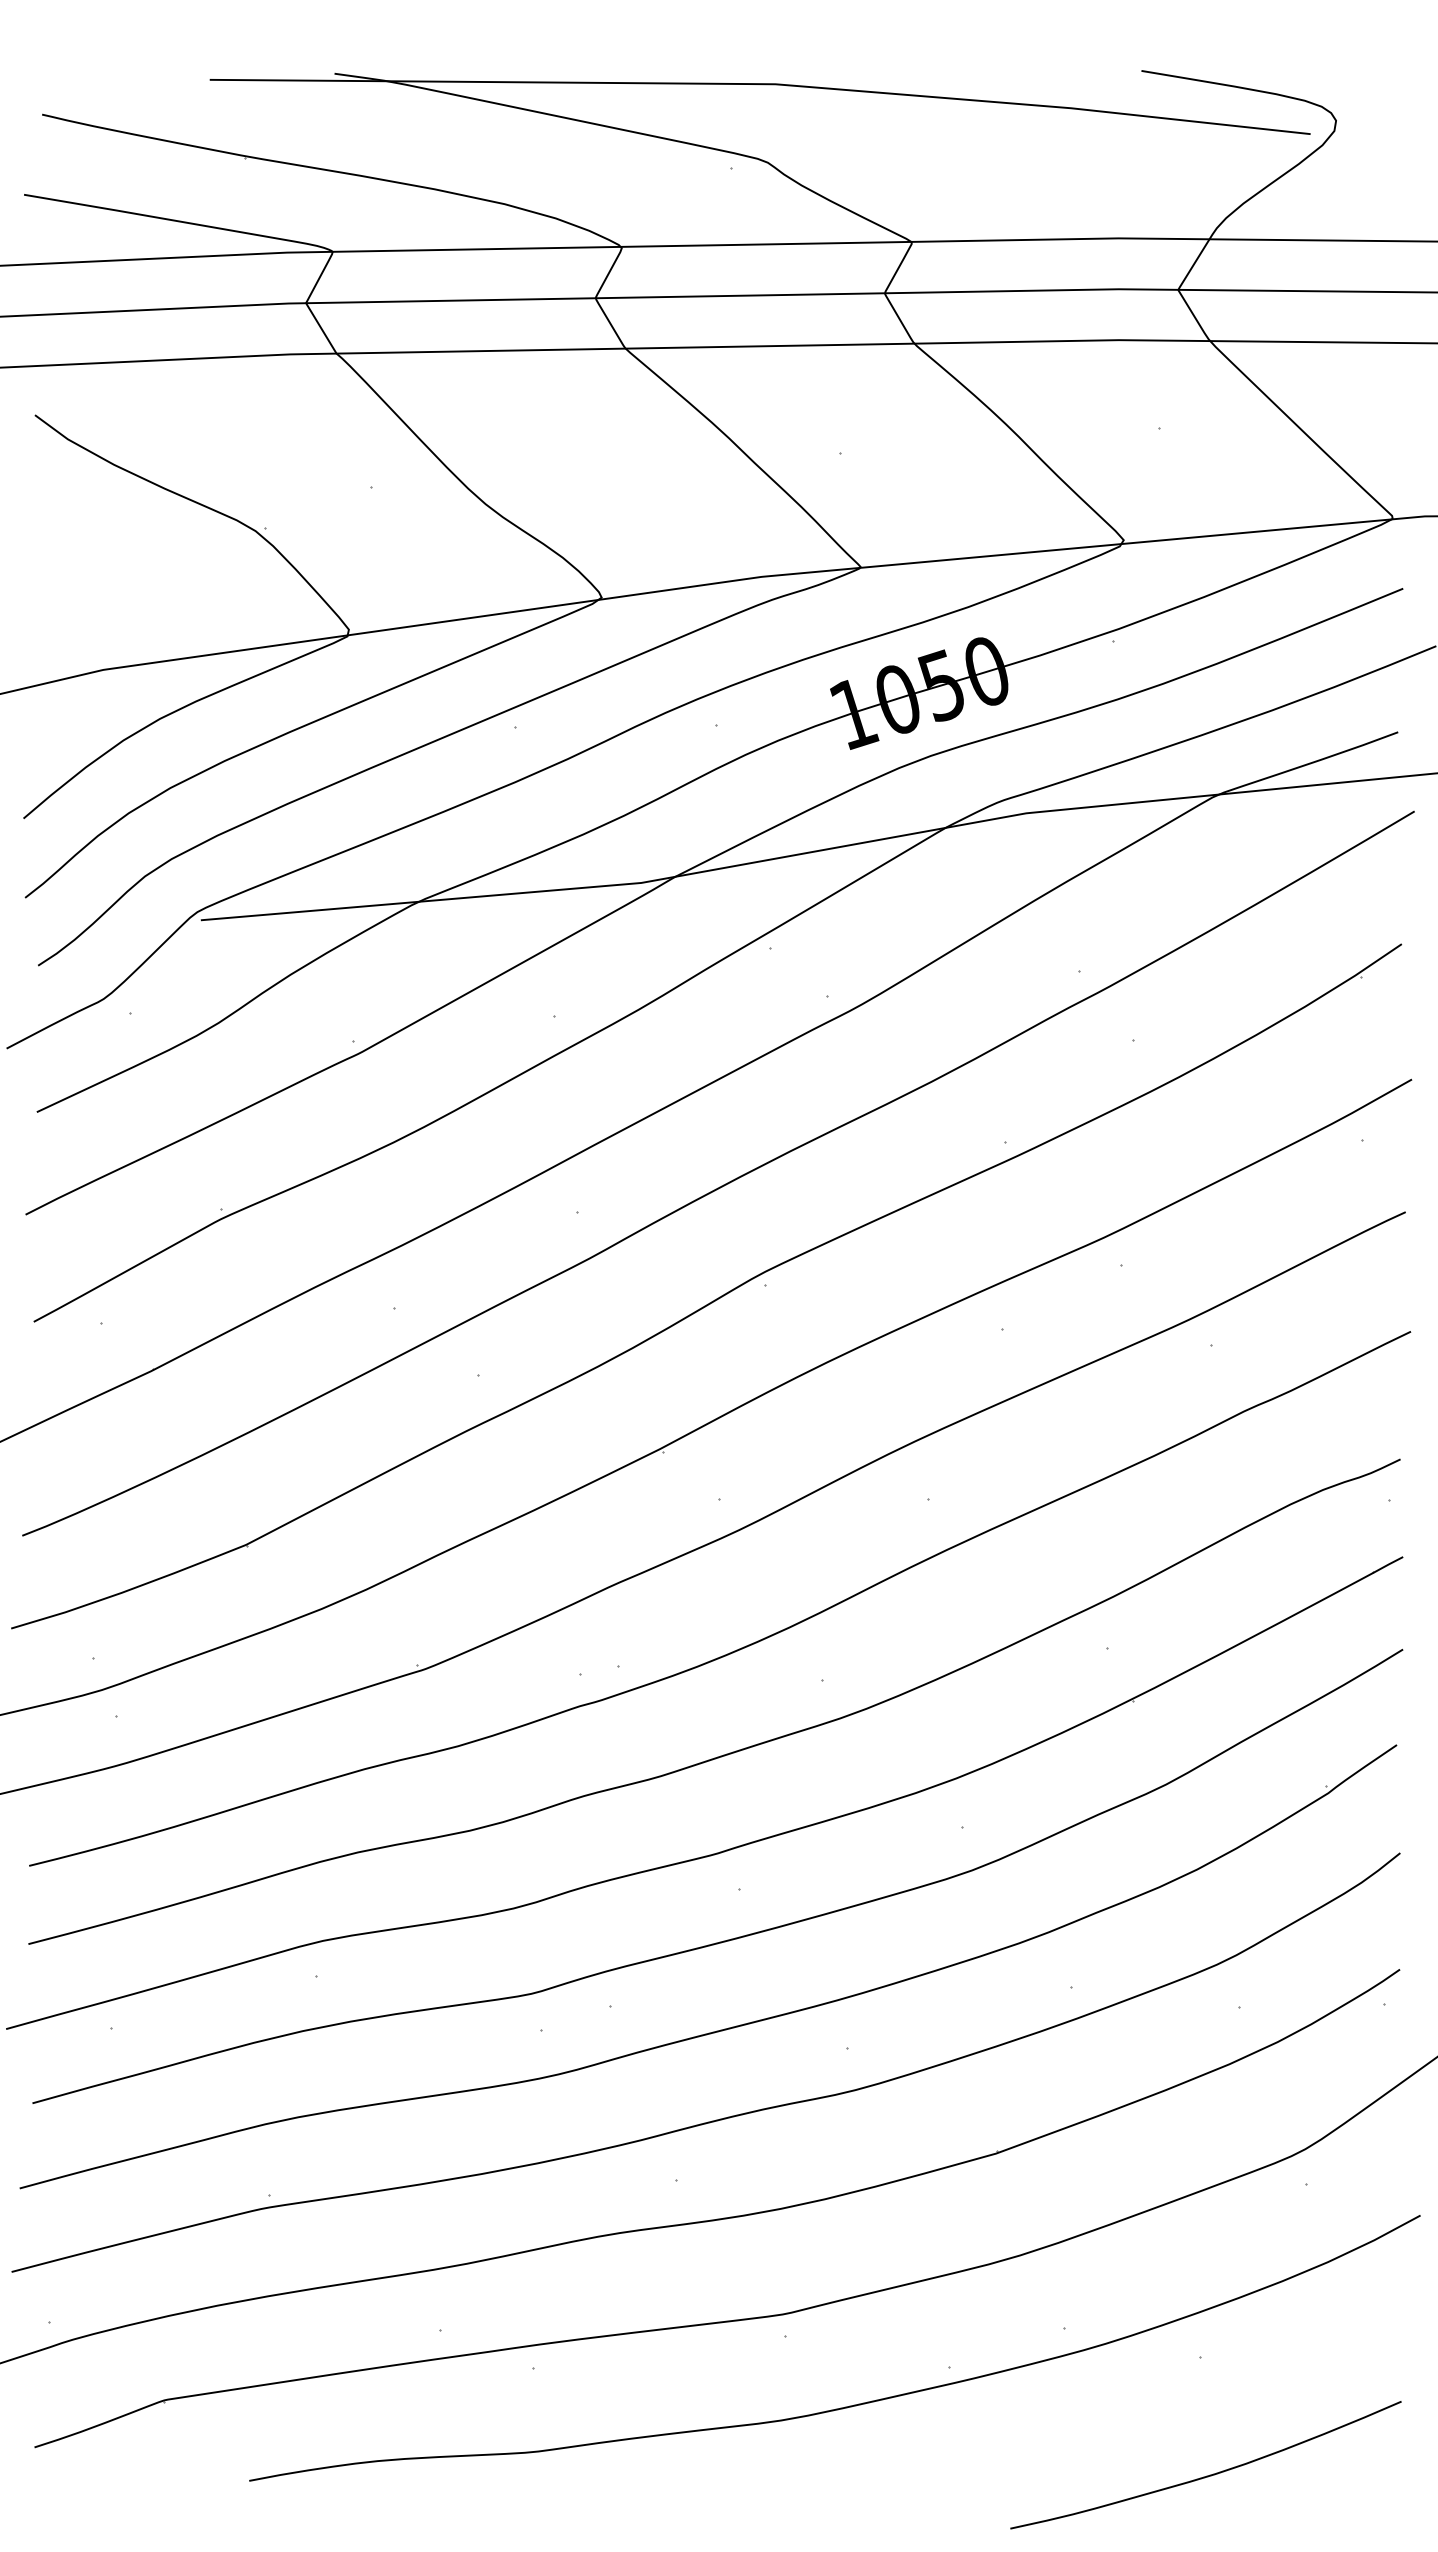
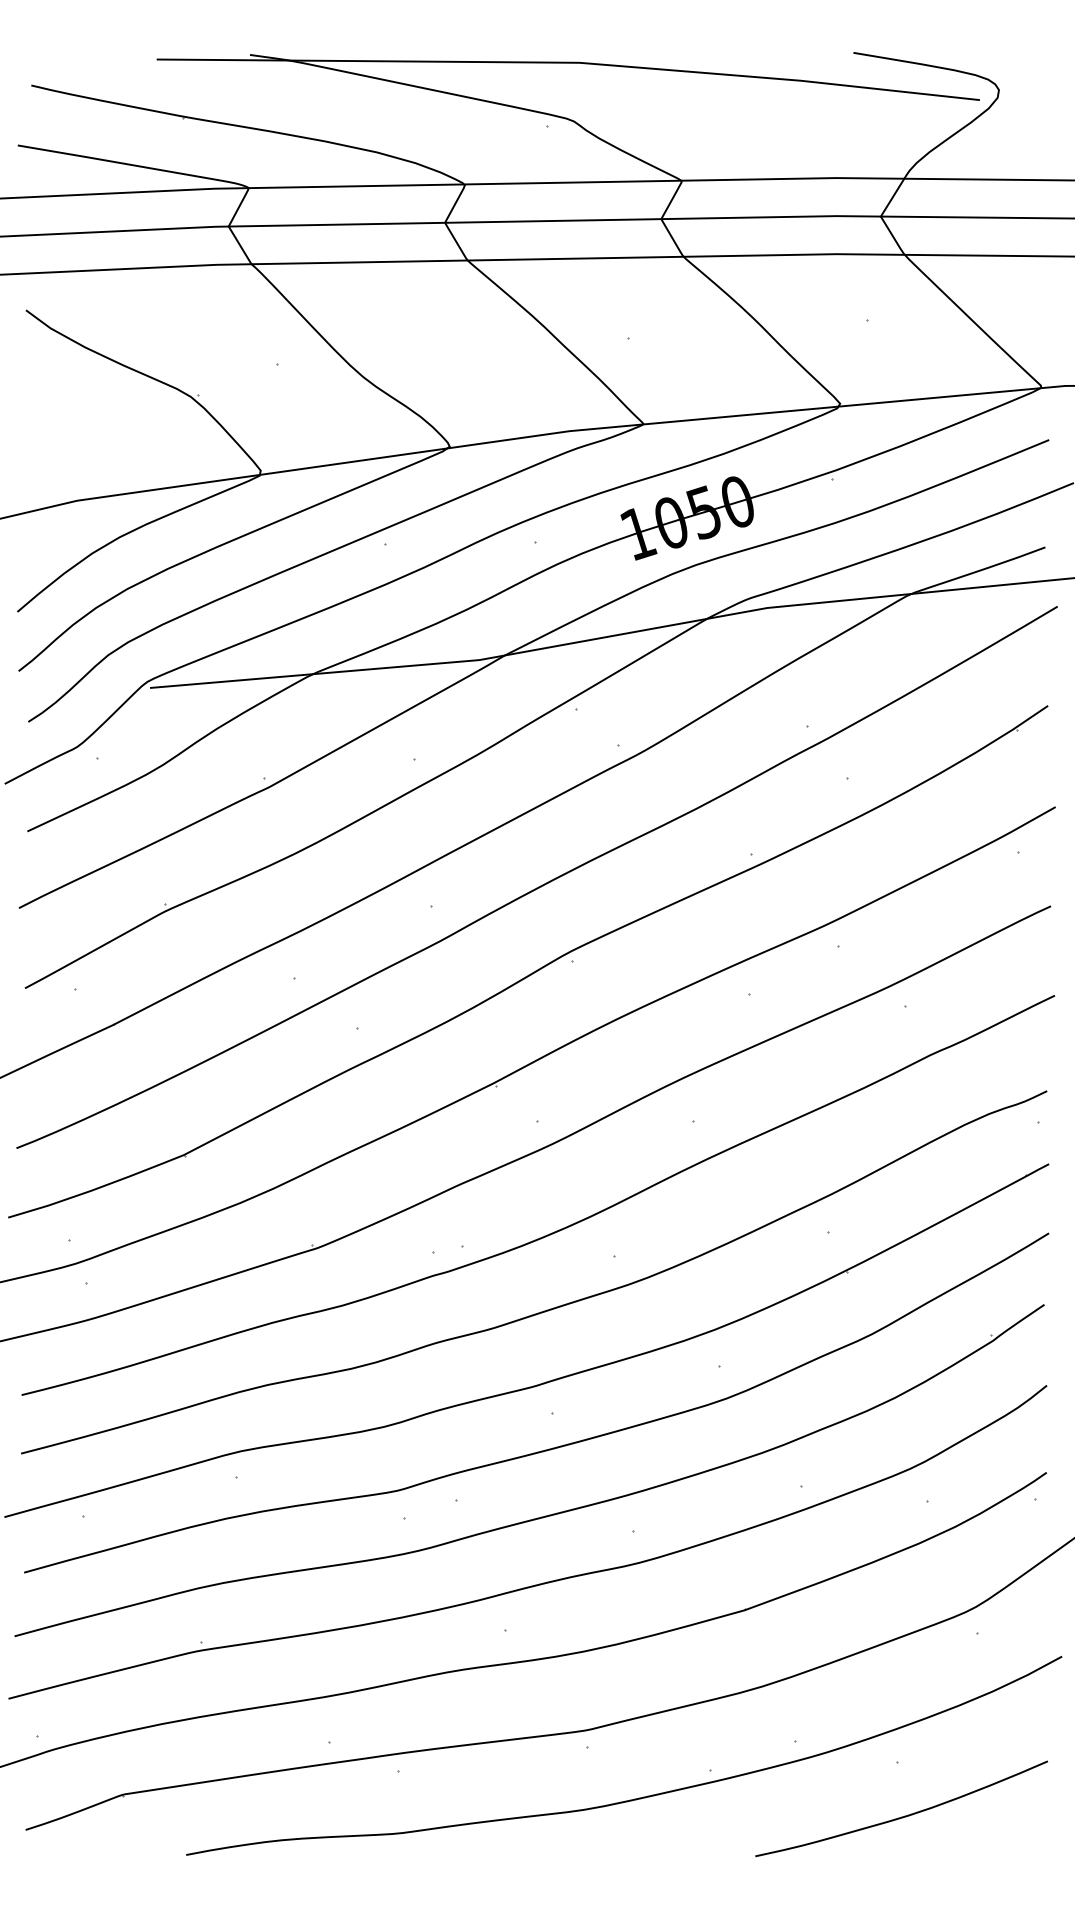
curve: (1206, 2475) -> (902, 1816), moved

